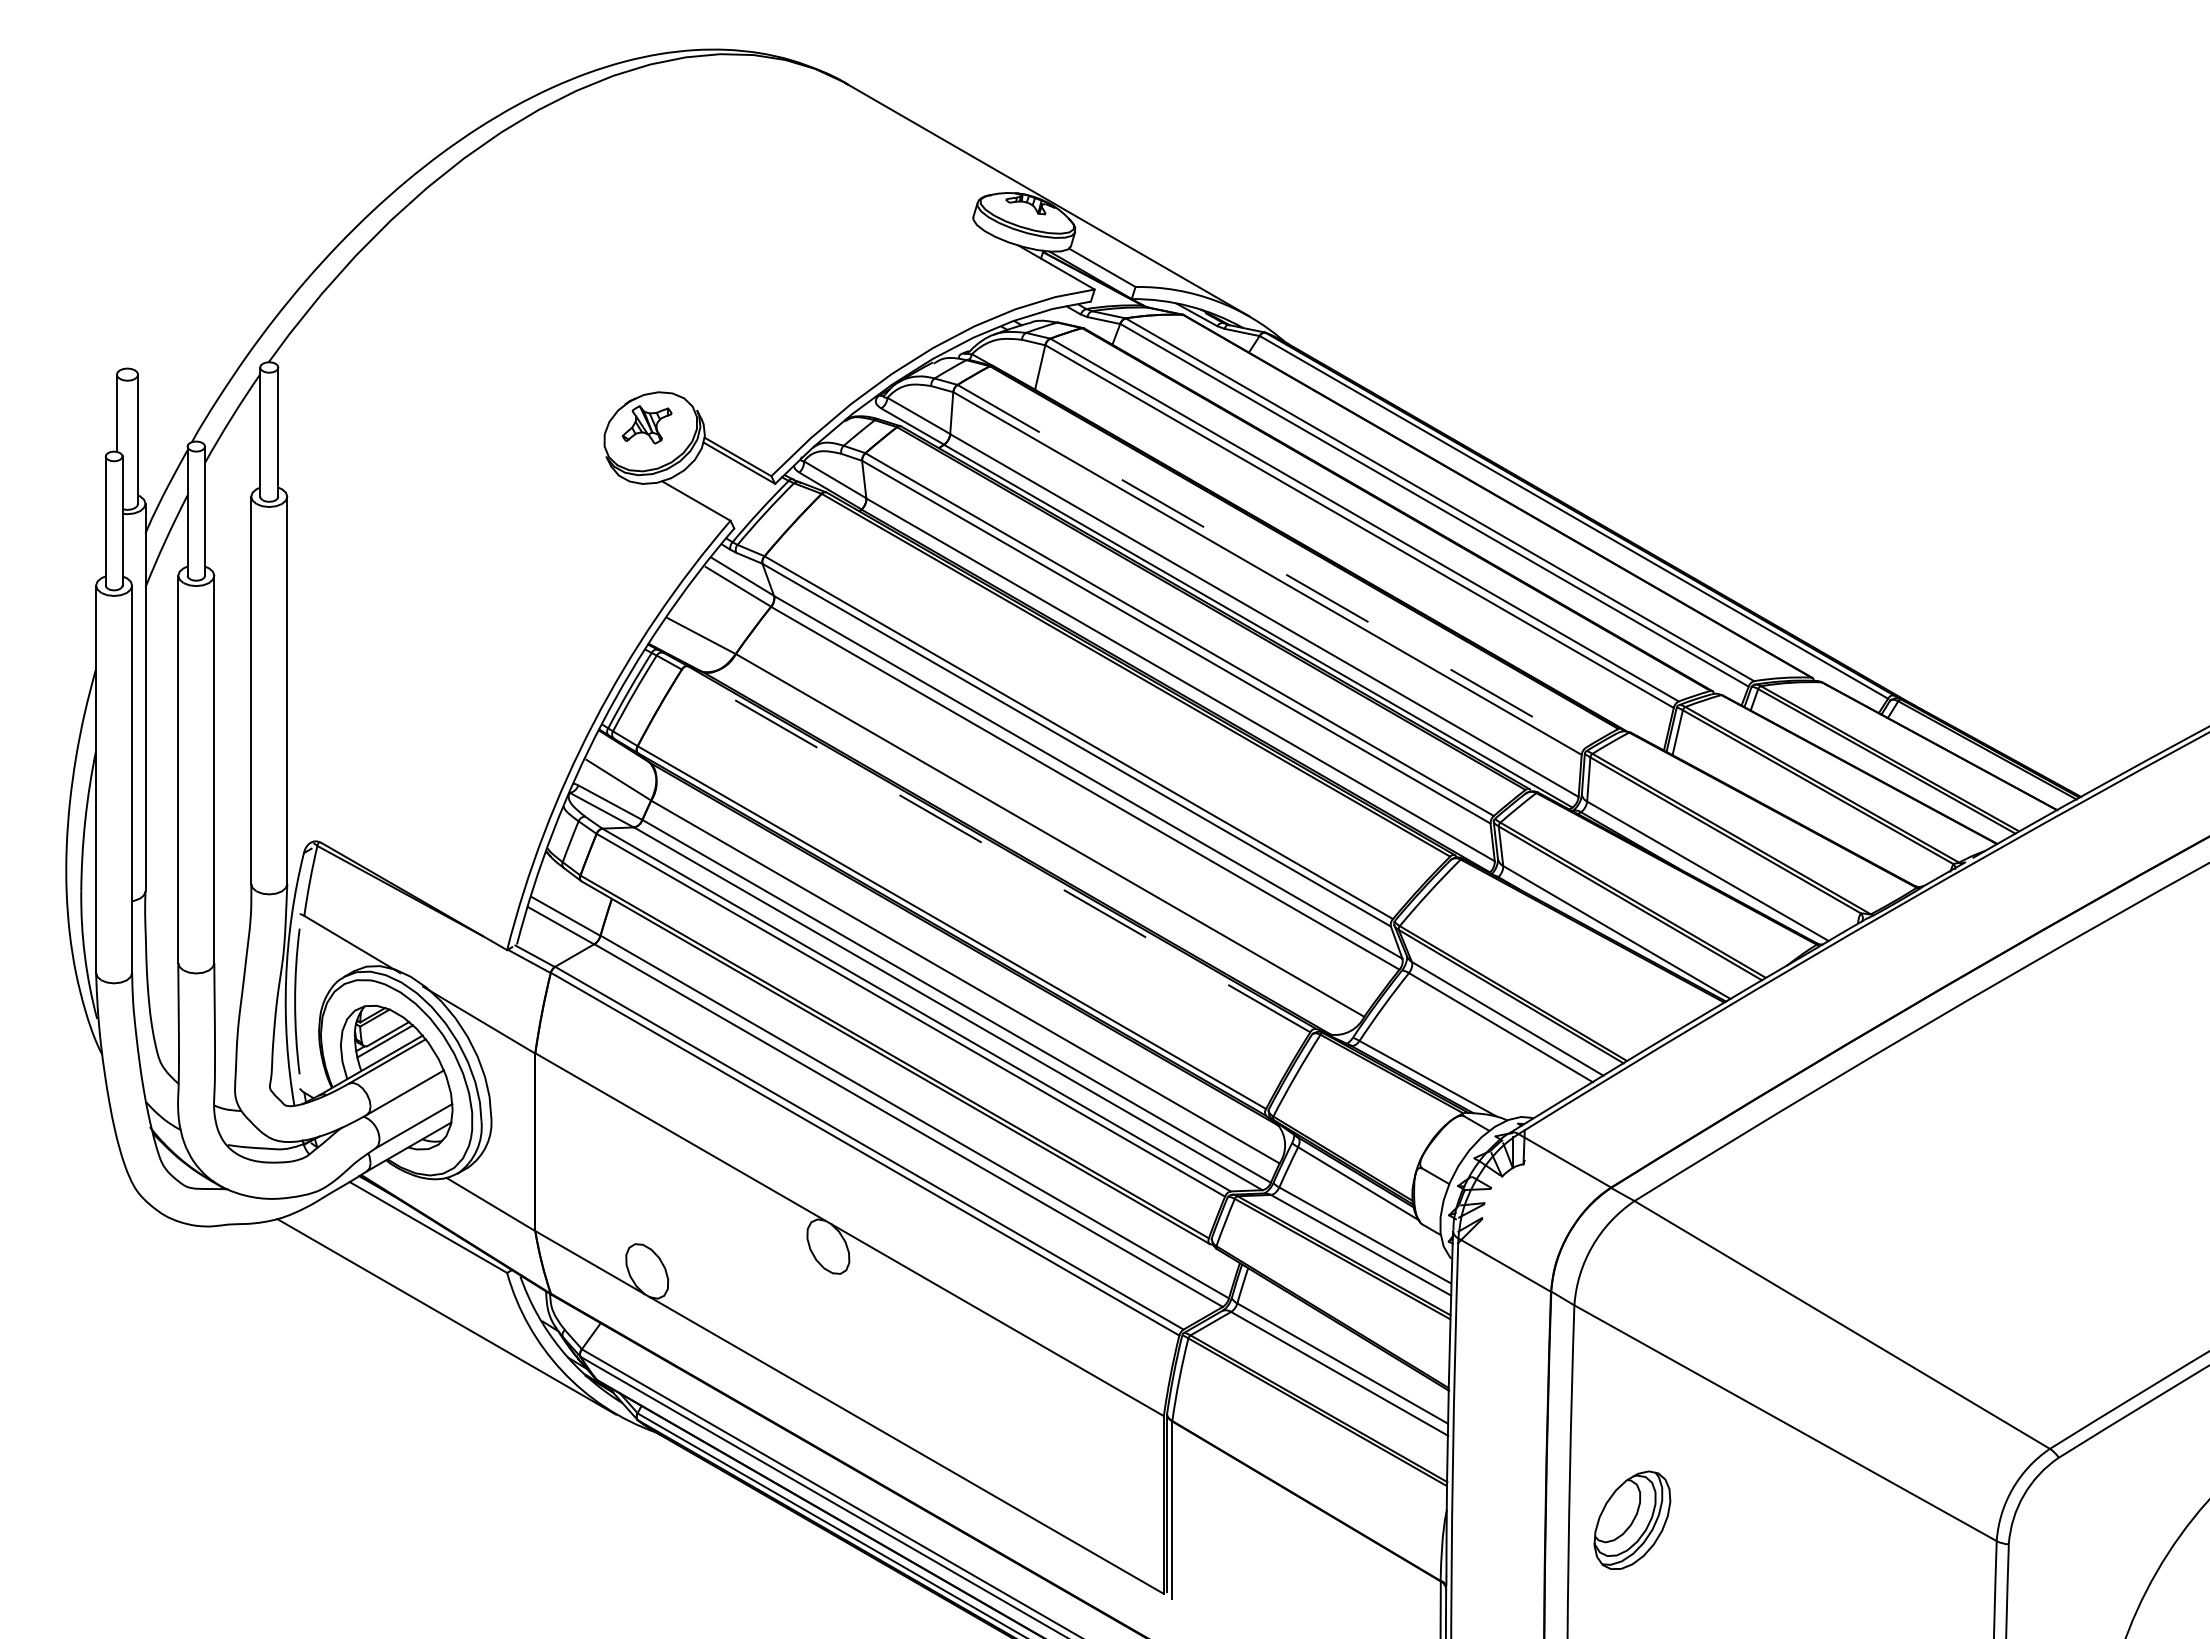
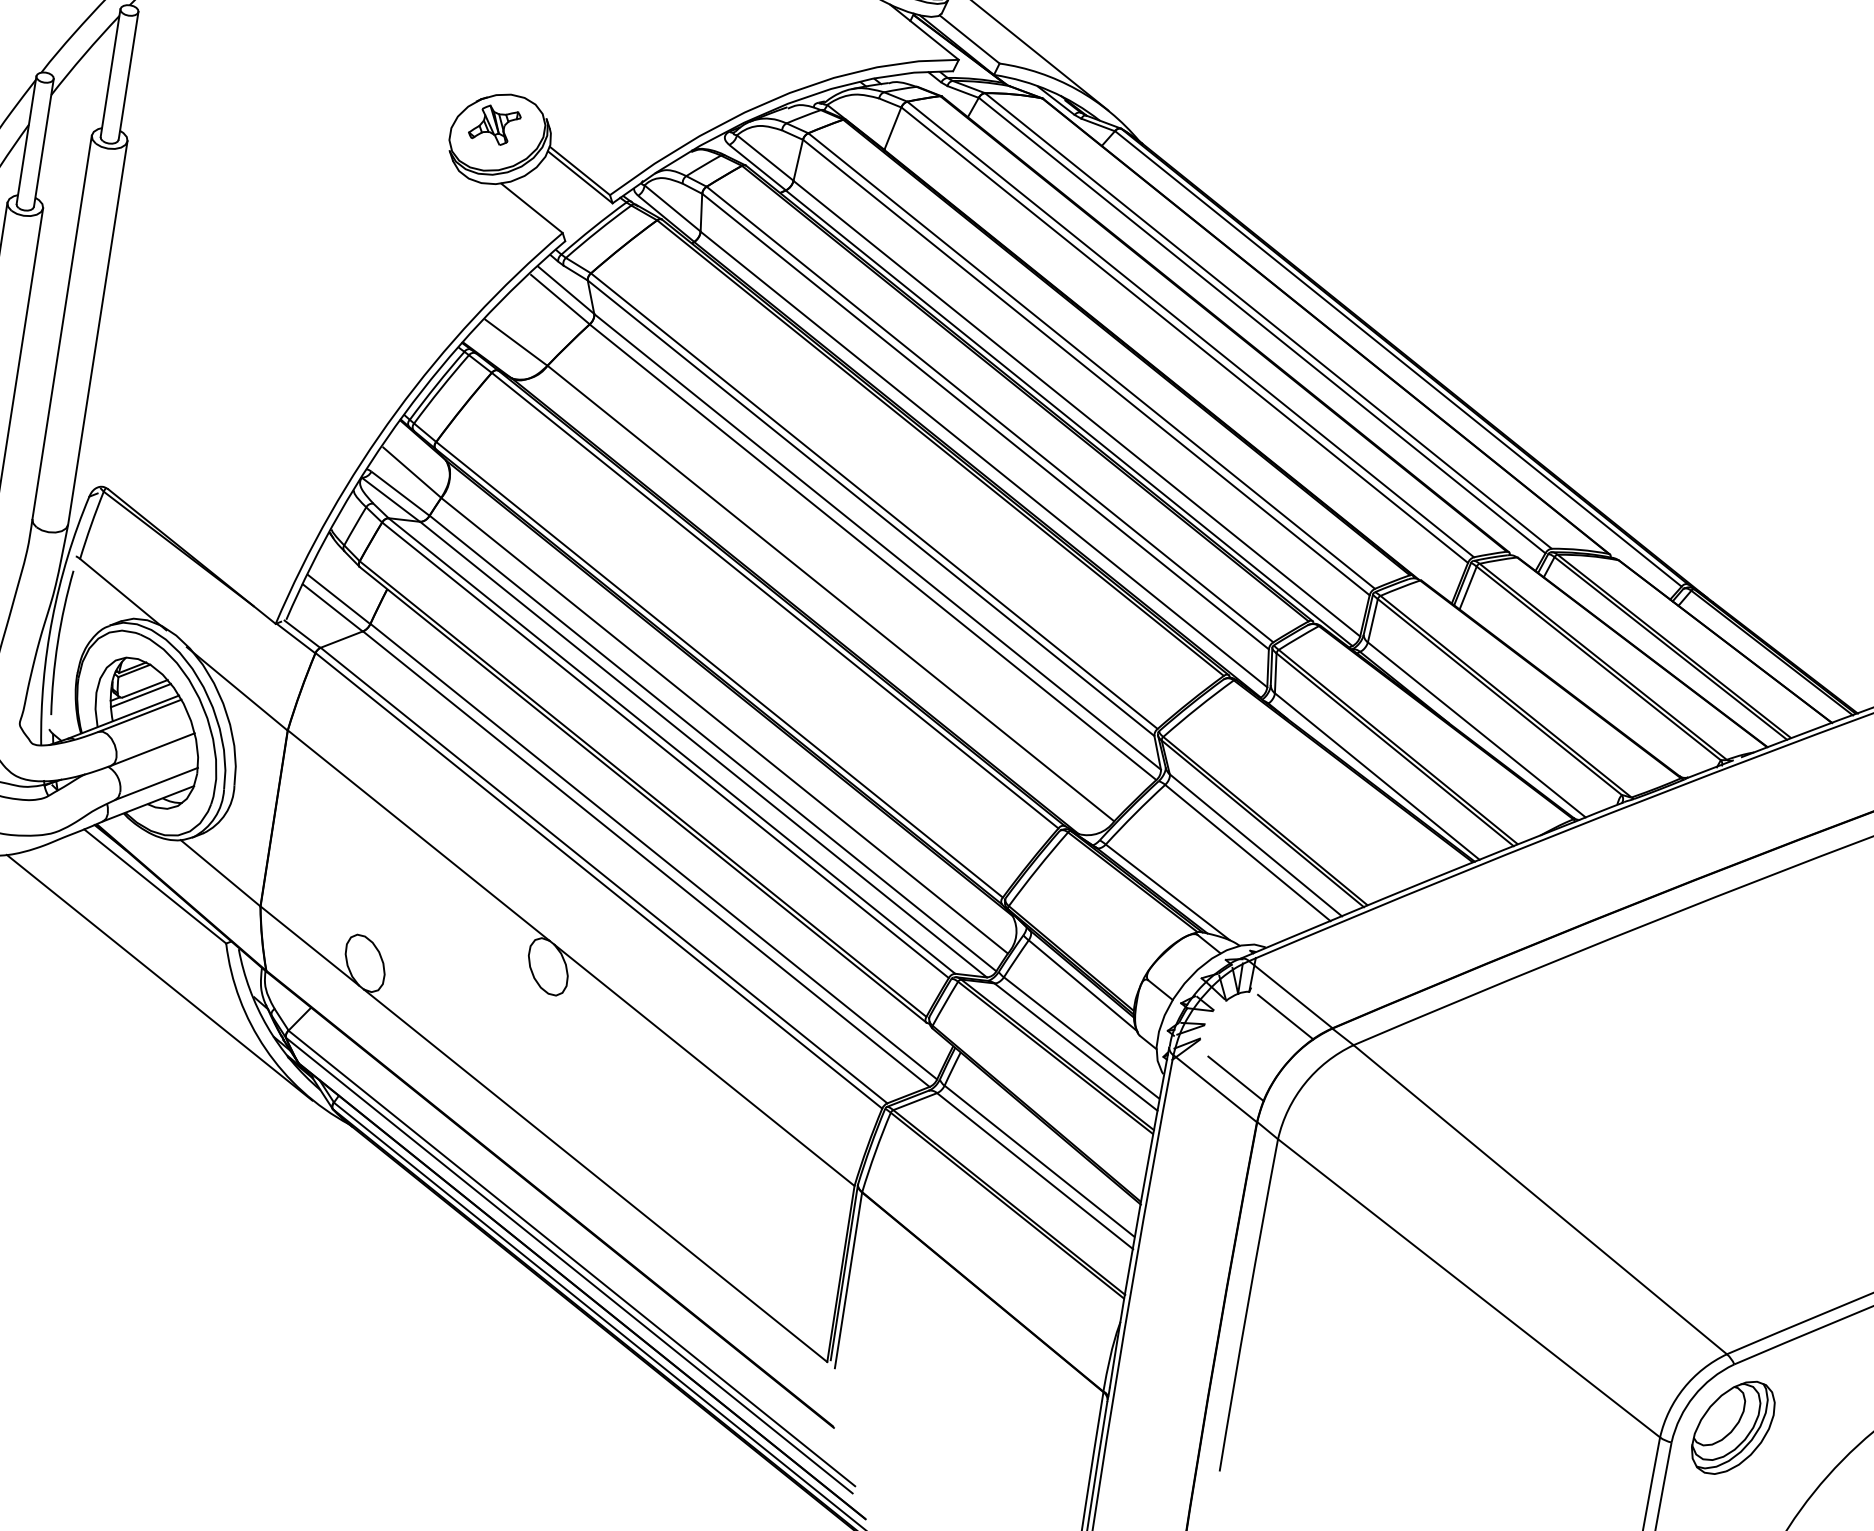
line: (1271, 566) -> (1091, 361), dashed -> solid
line: (996, 850) -> (775, 600), dashed -> solid
line: (1562, 1183) -> (1284, 1016), added
line: (1523, 1251) -> (1235, 1078), added
part: (1632, 1519) -> (1733, 1426), moved

